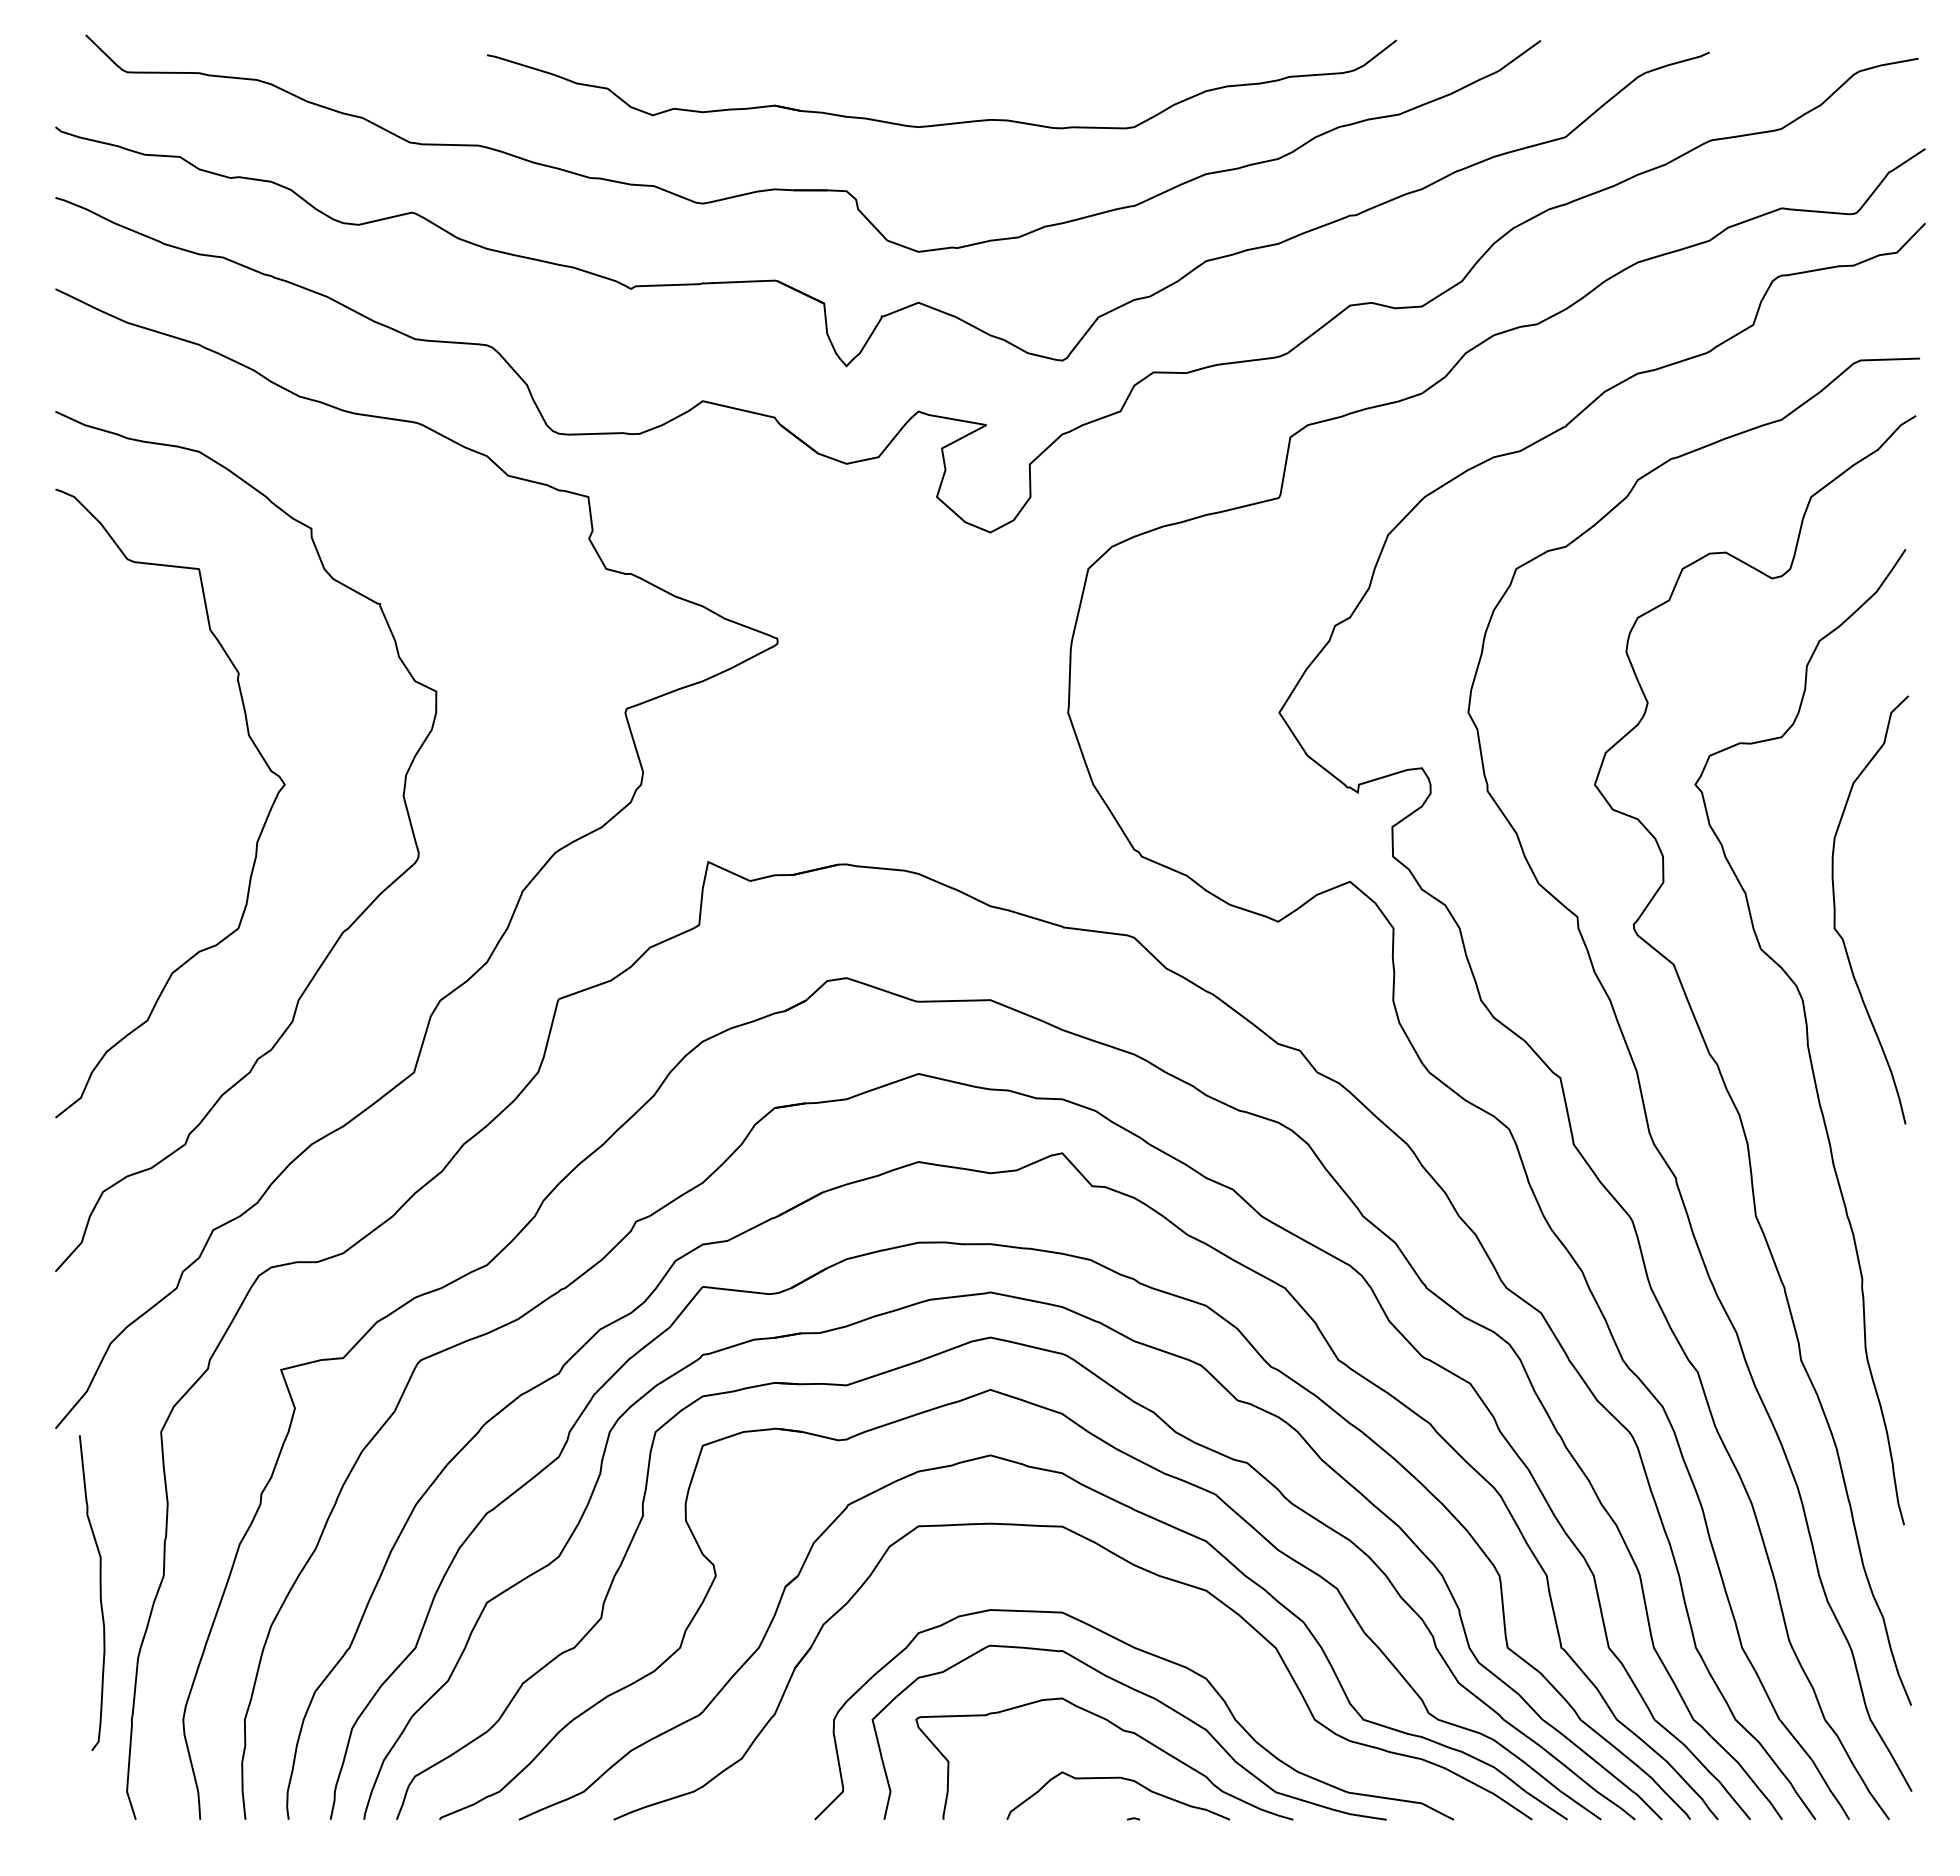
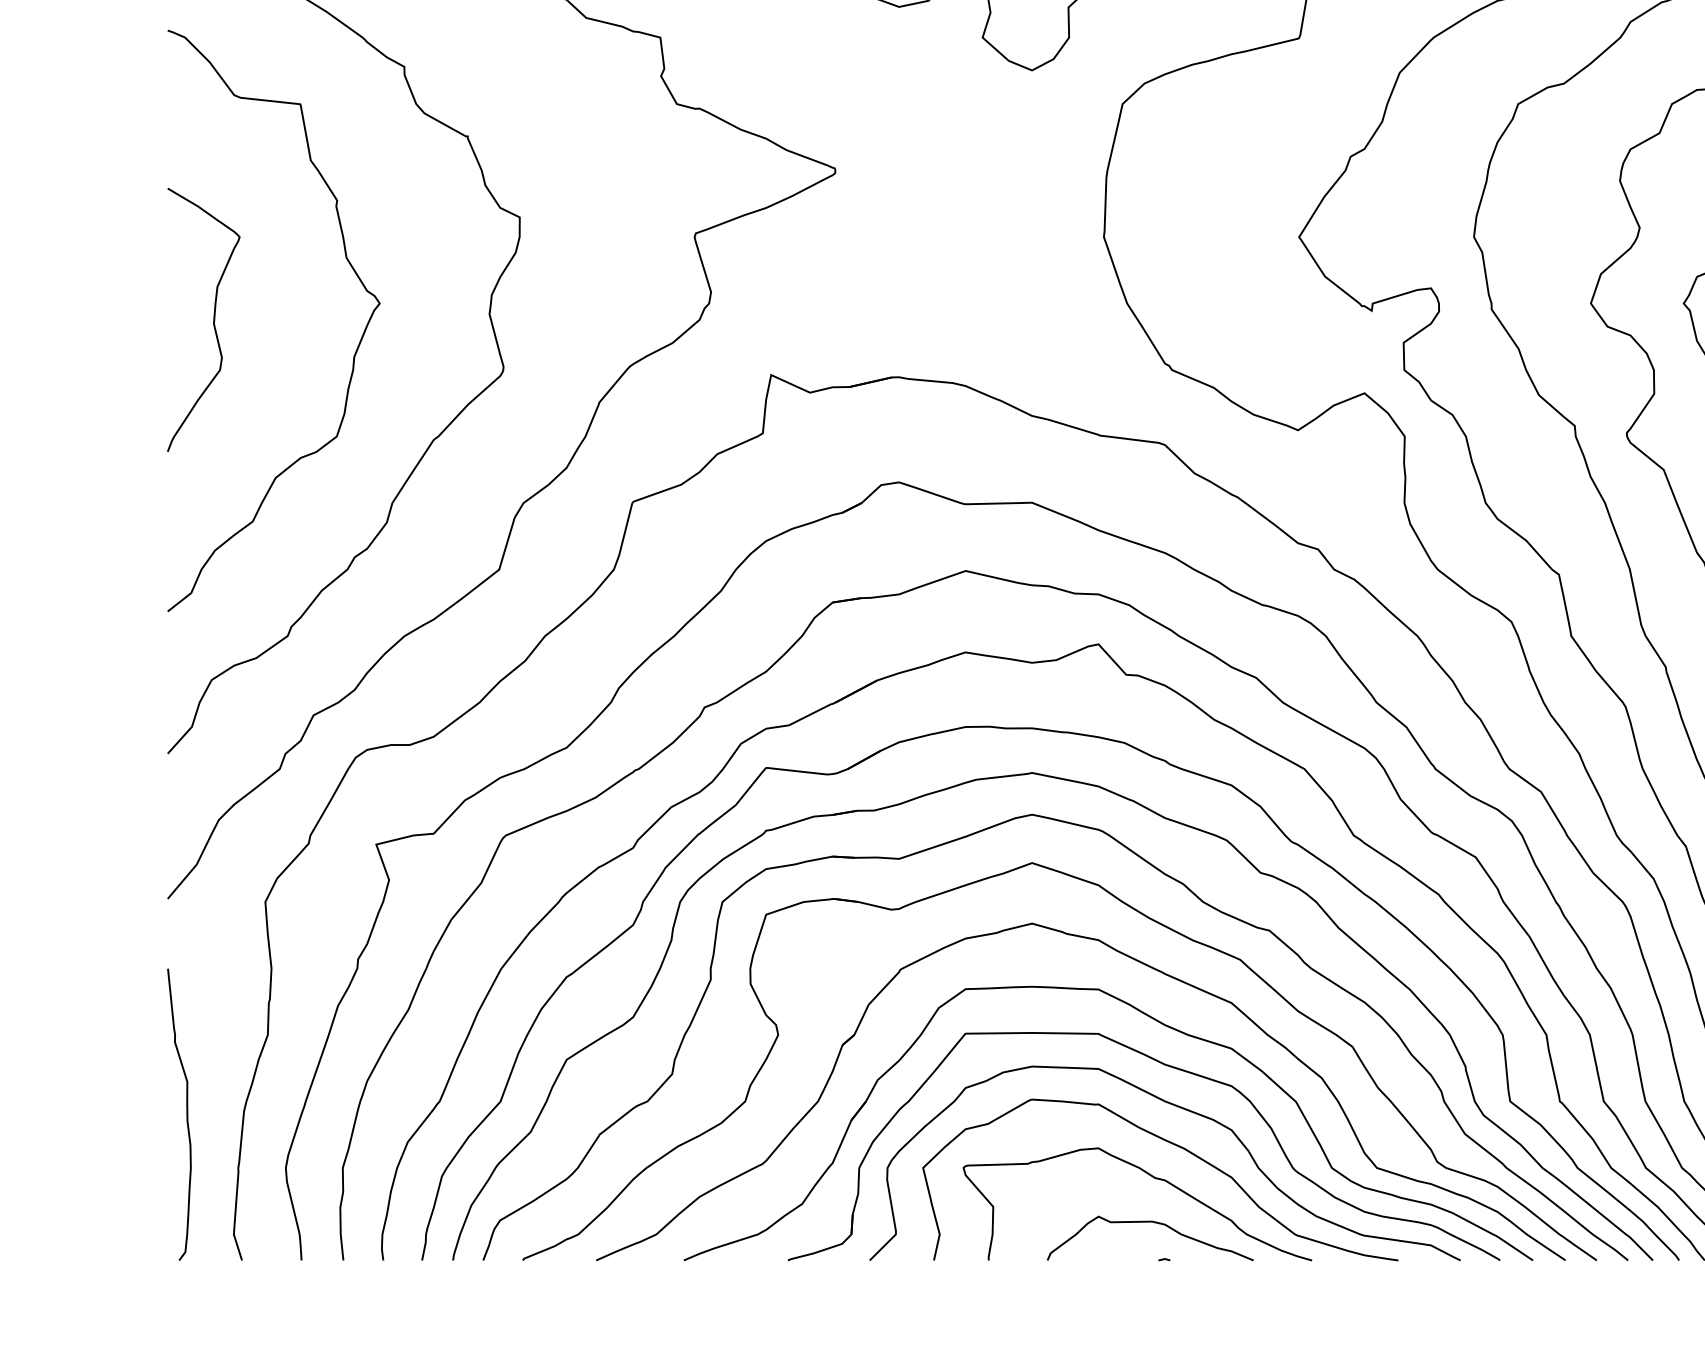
curve: (104, 802) -> (213, 320), added
curve: (99, 1593) -> (186, 1115), moved
part: (1138, 1610) -> (1168, 1067), added

